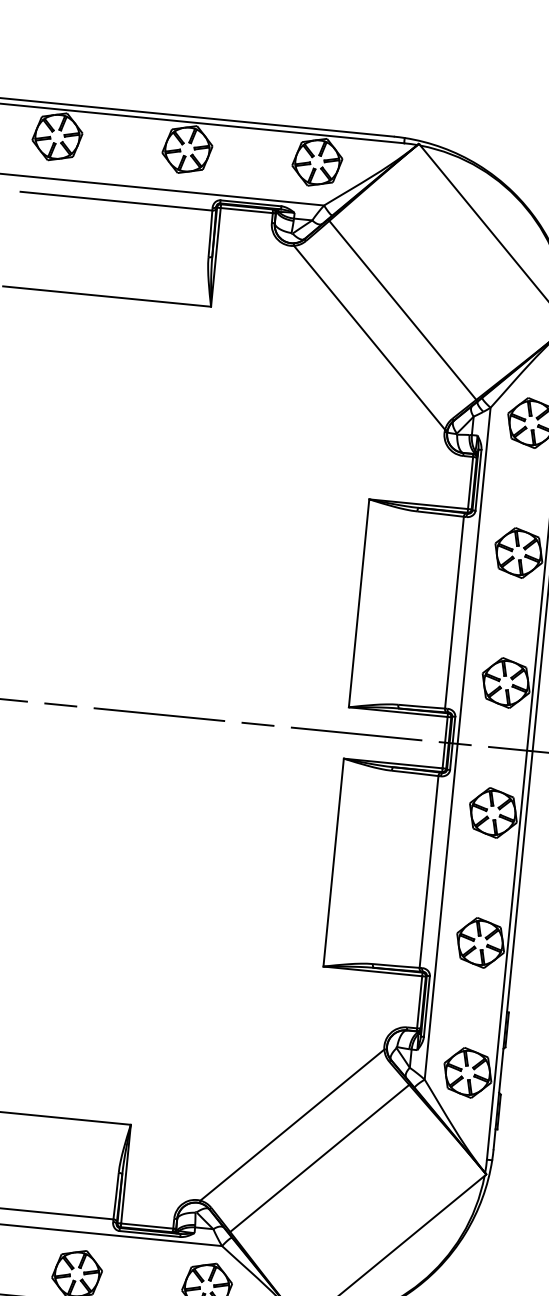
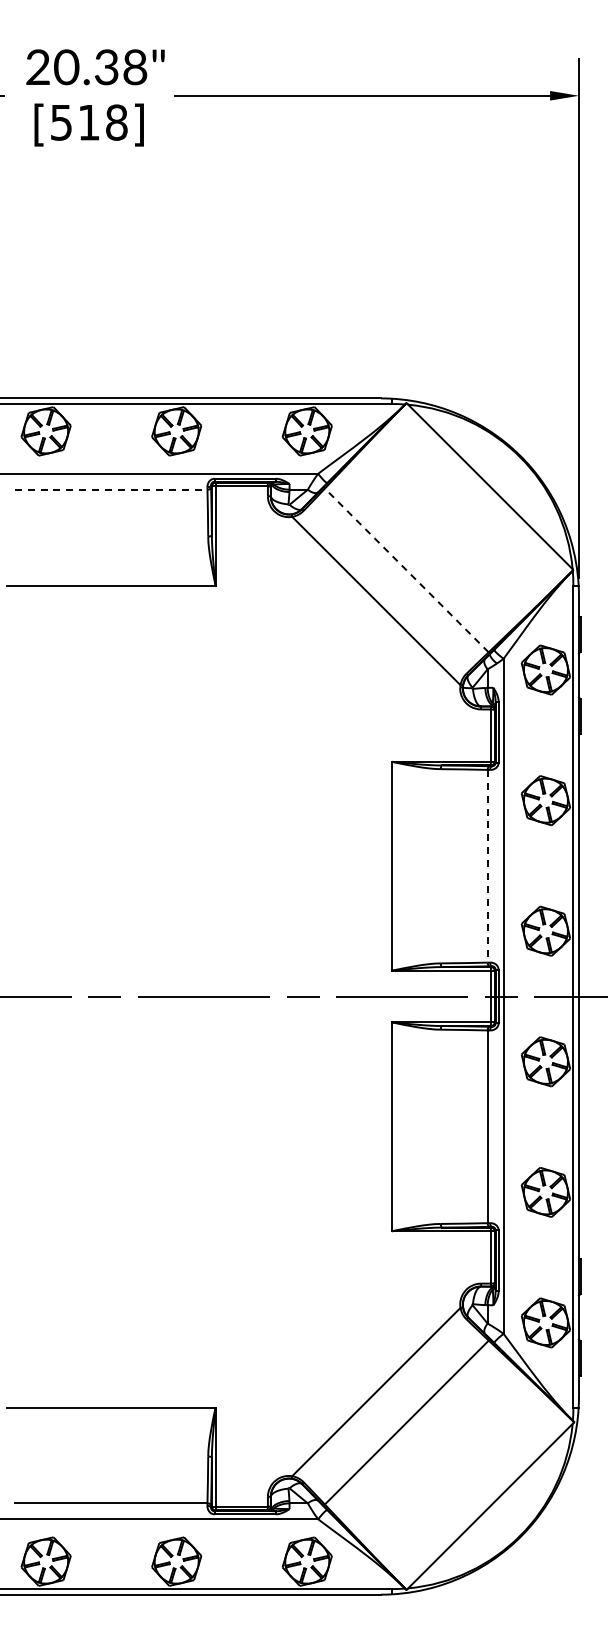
line: (116, 201) -> (111, 489), solid -> dashed
line: (402, 310) -> (406, 570), solid -> dashed
line: (454, 612) -> (487, 866), solid -> dashed

